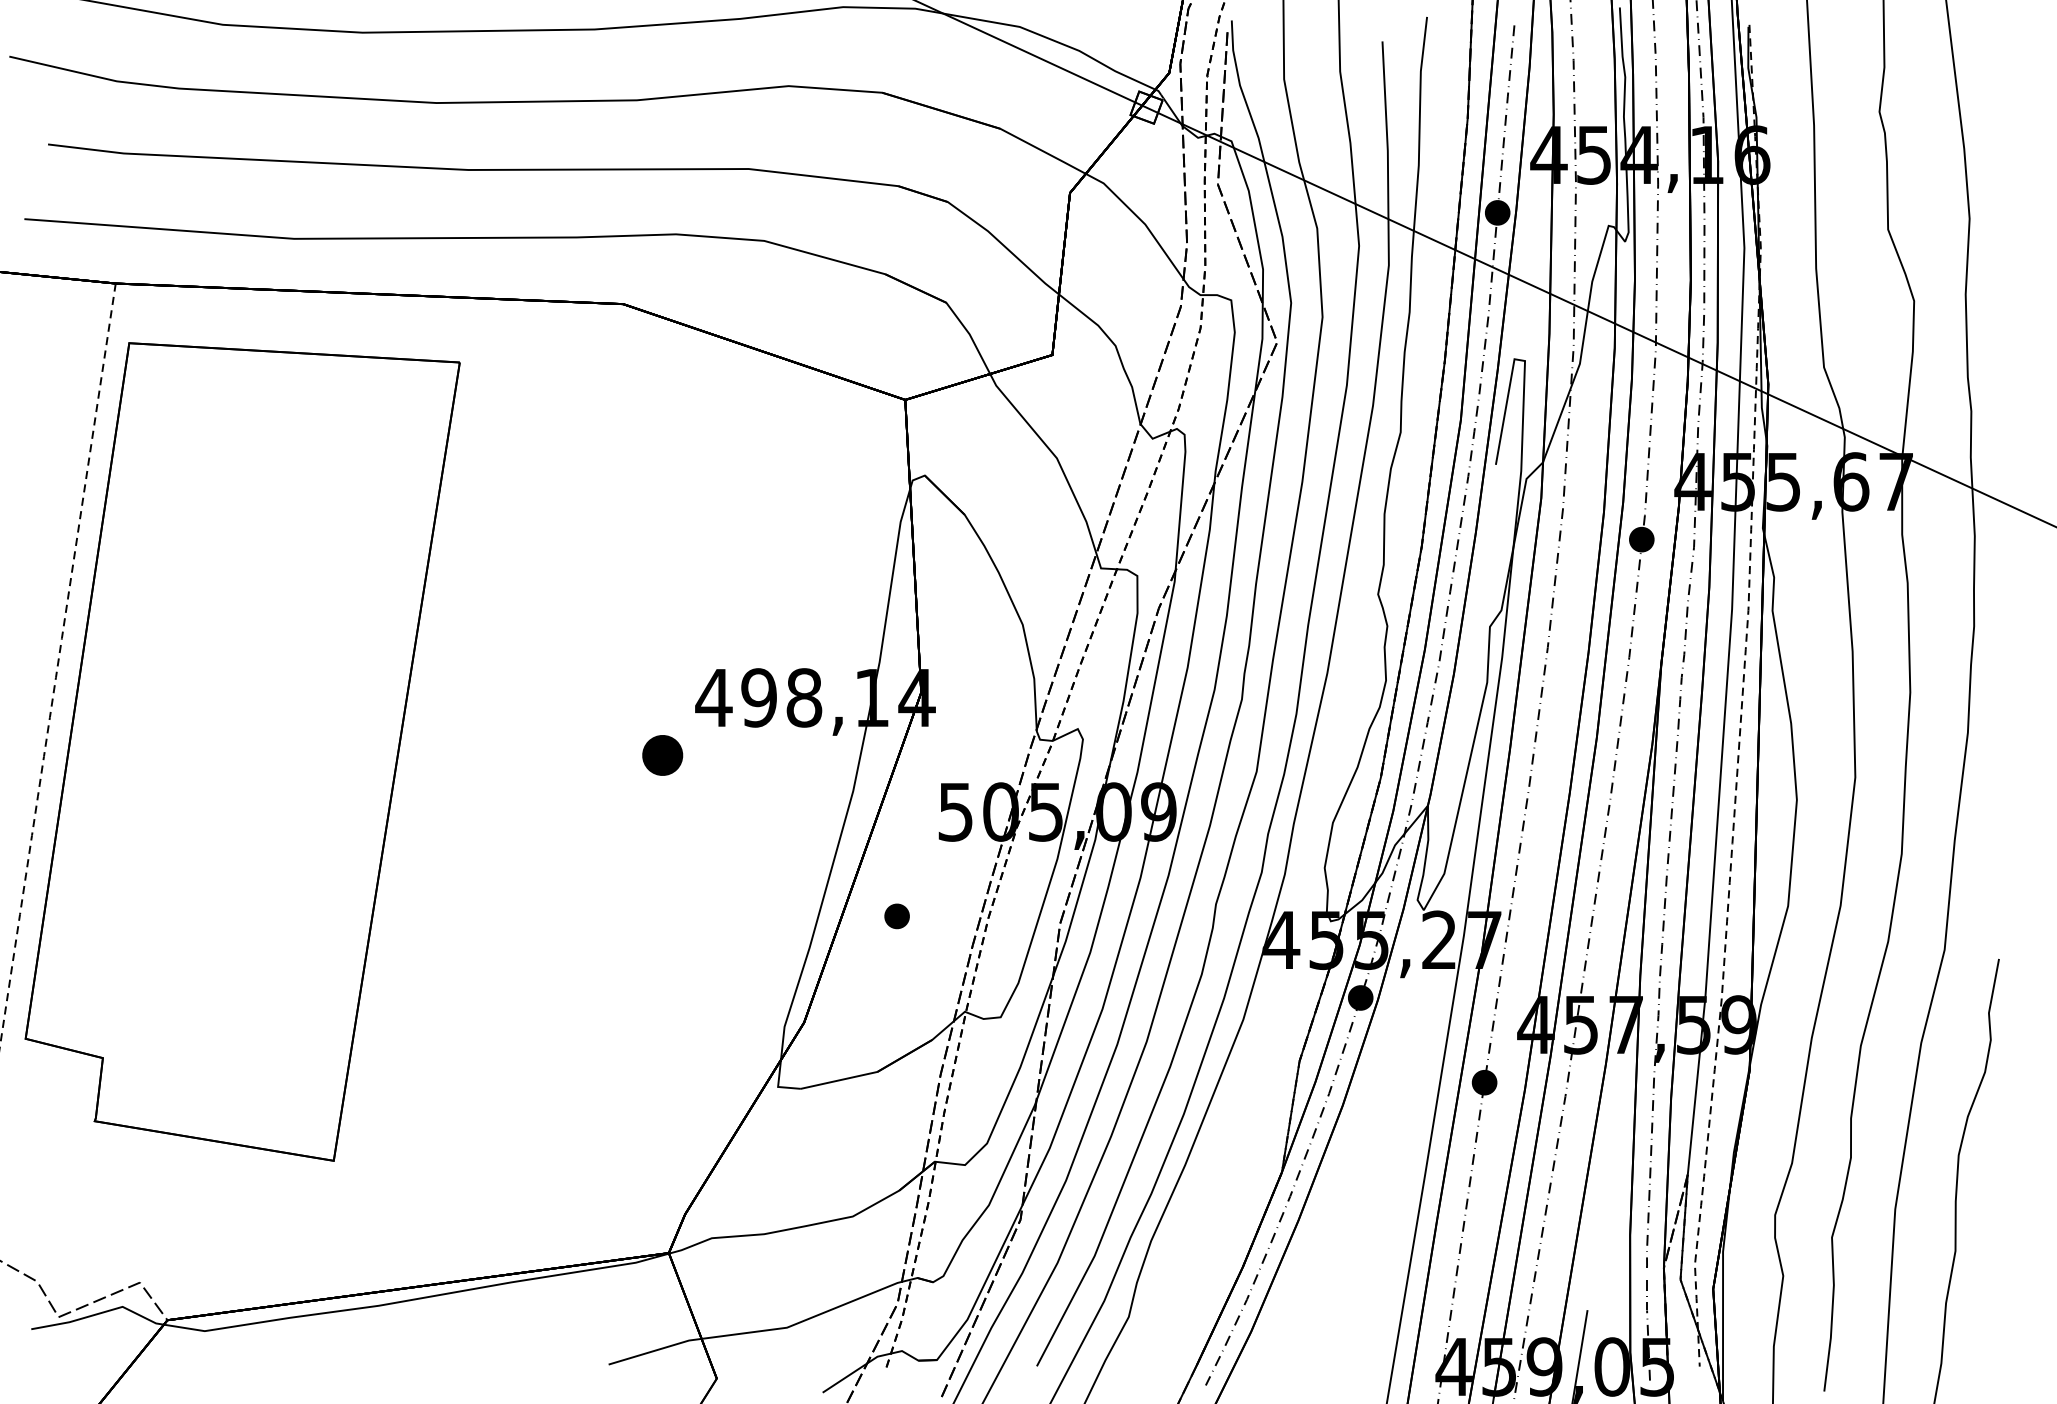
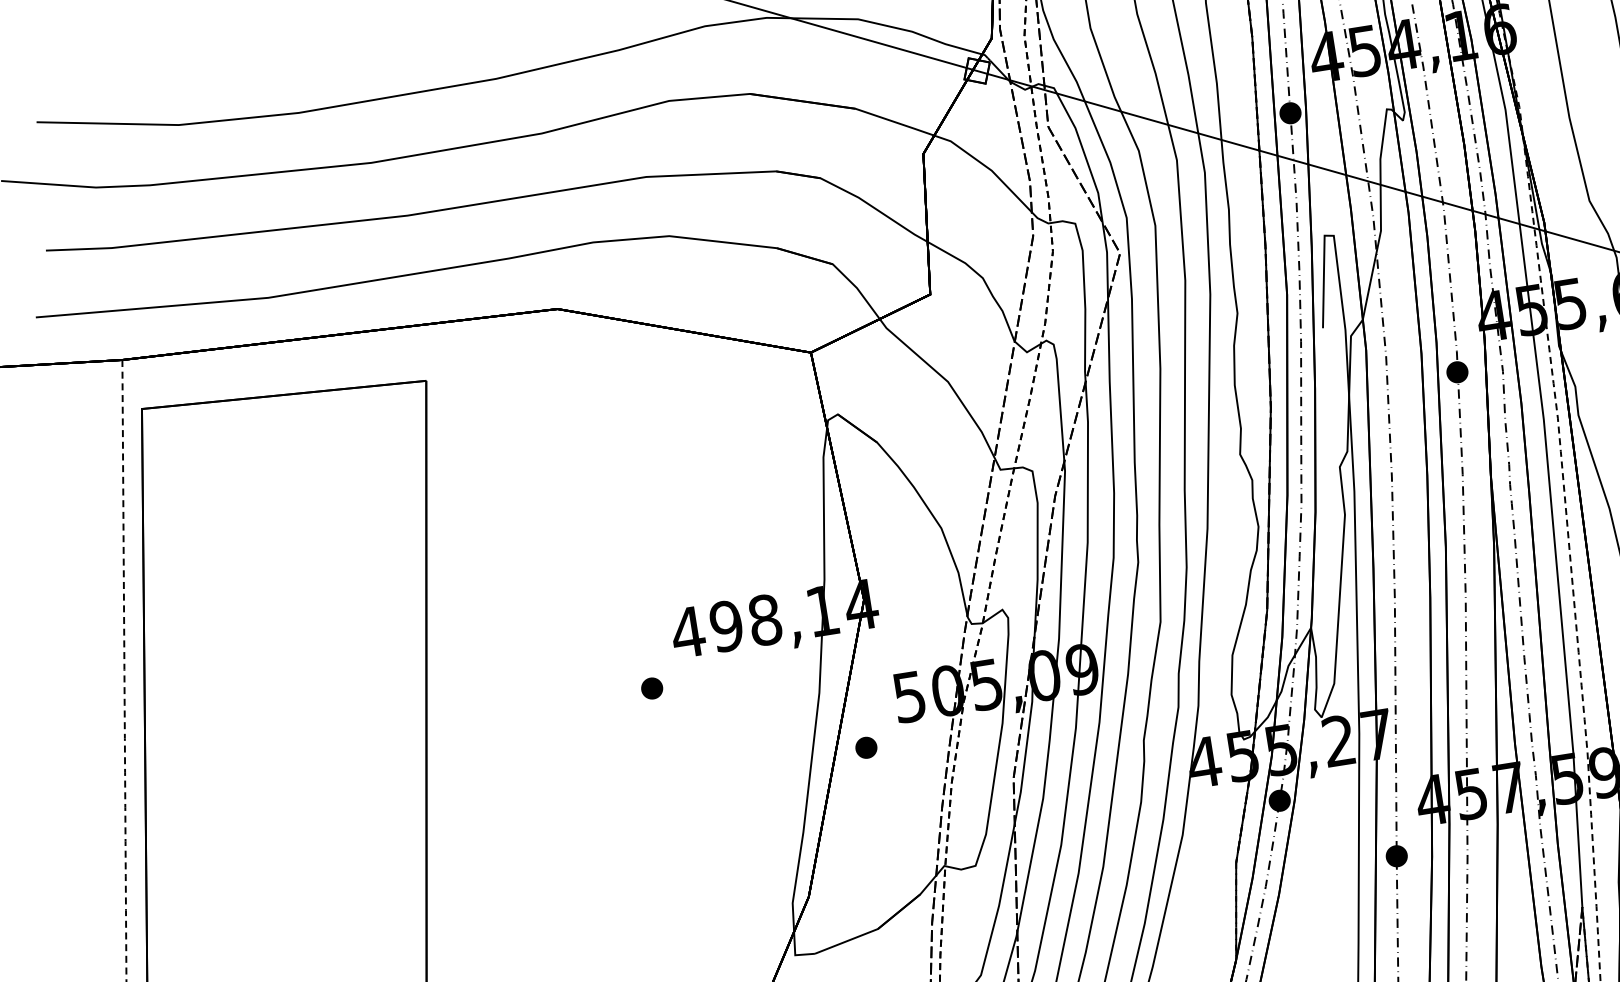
part: (662, 755) -> (652, 688), size x0.62
part: (896, 916) -> (865, 747), moved

